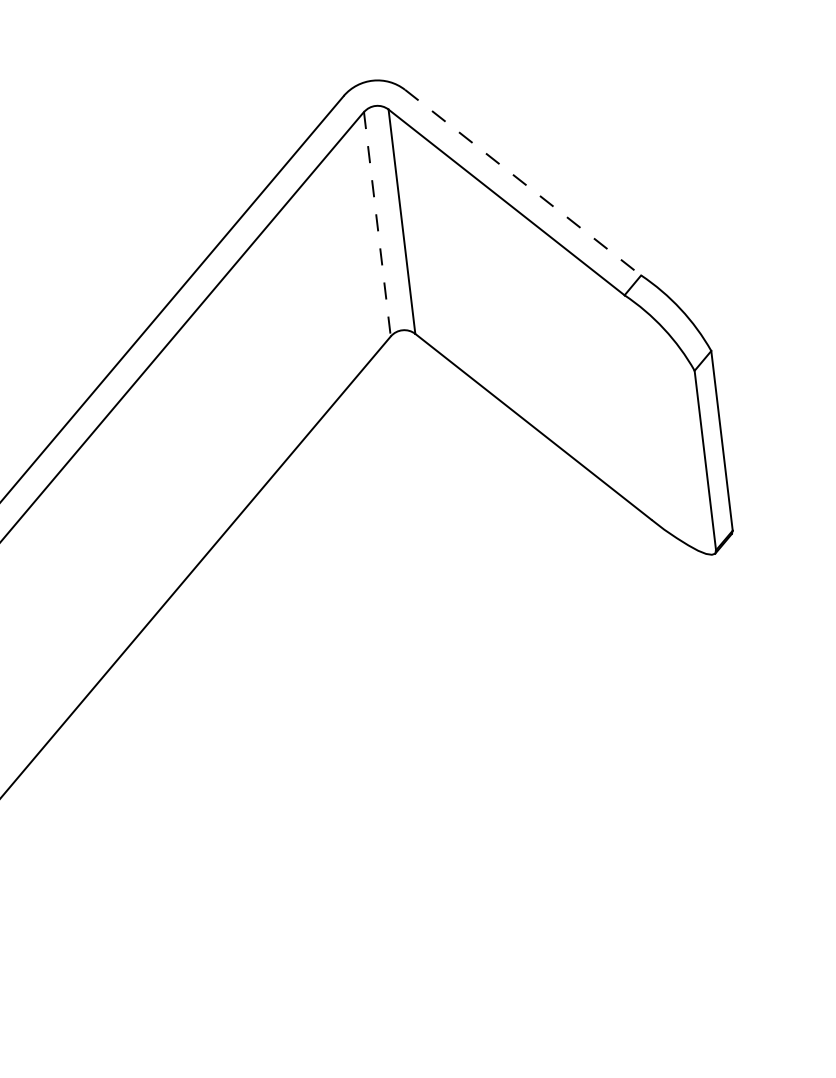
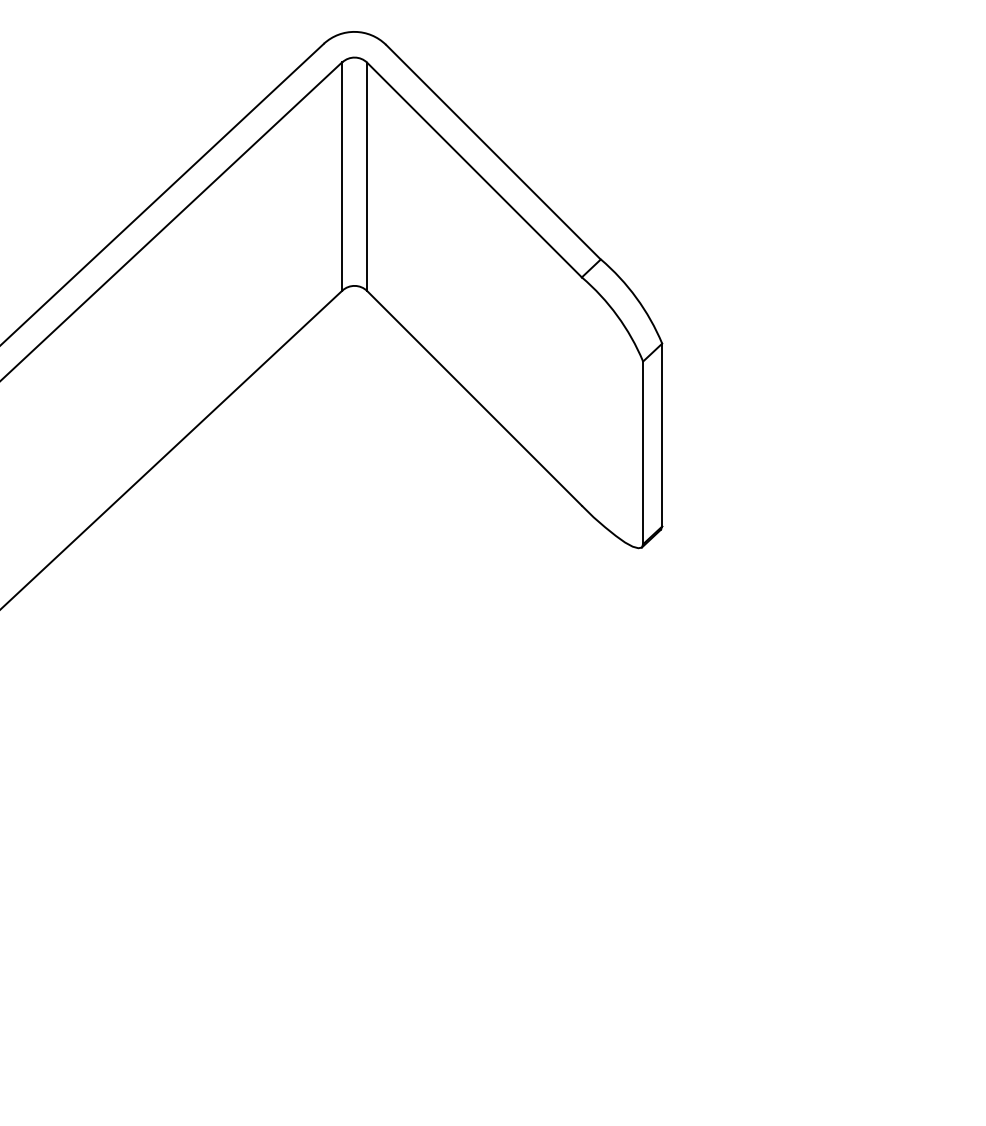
line: (523, 182) -> (493, 152), dashed -> solid
line: (377, 225) -> (342, 177), dashed -> solid

